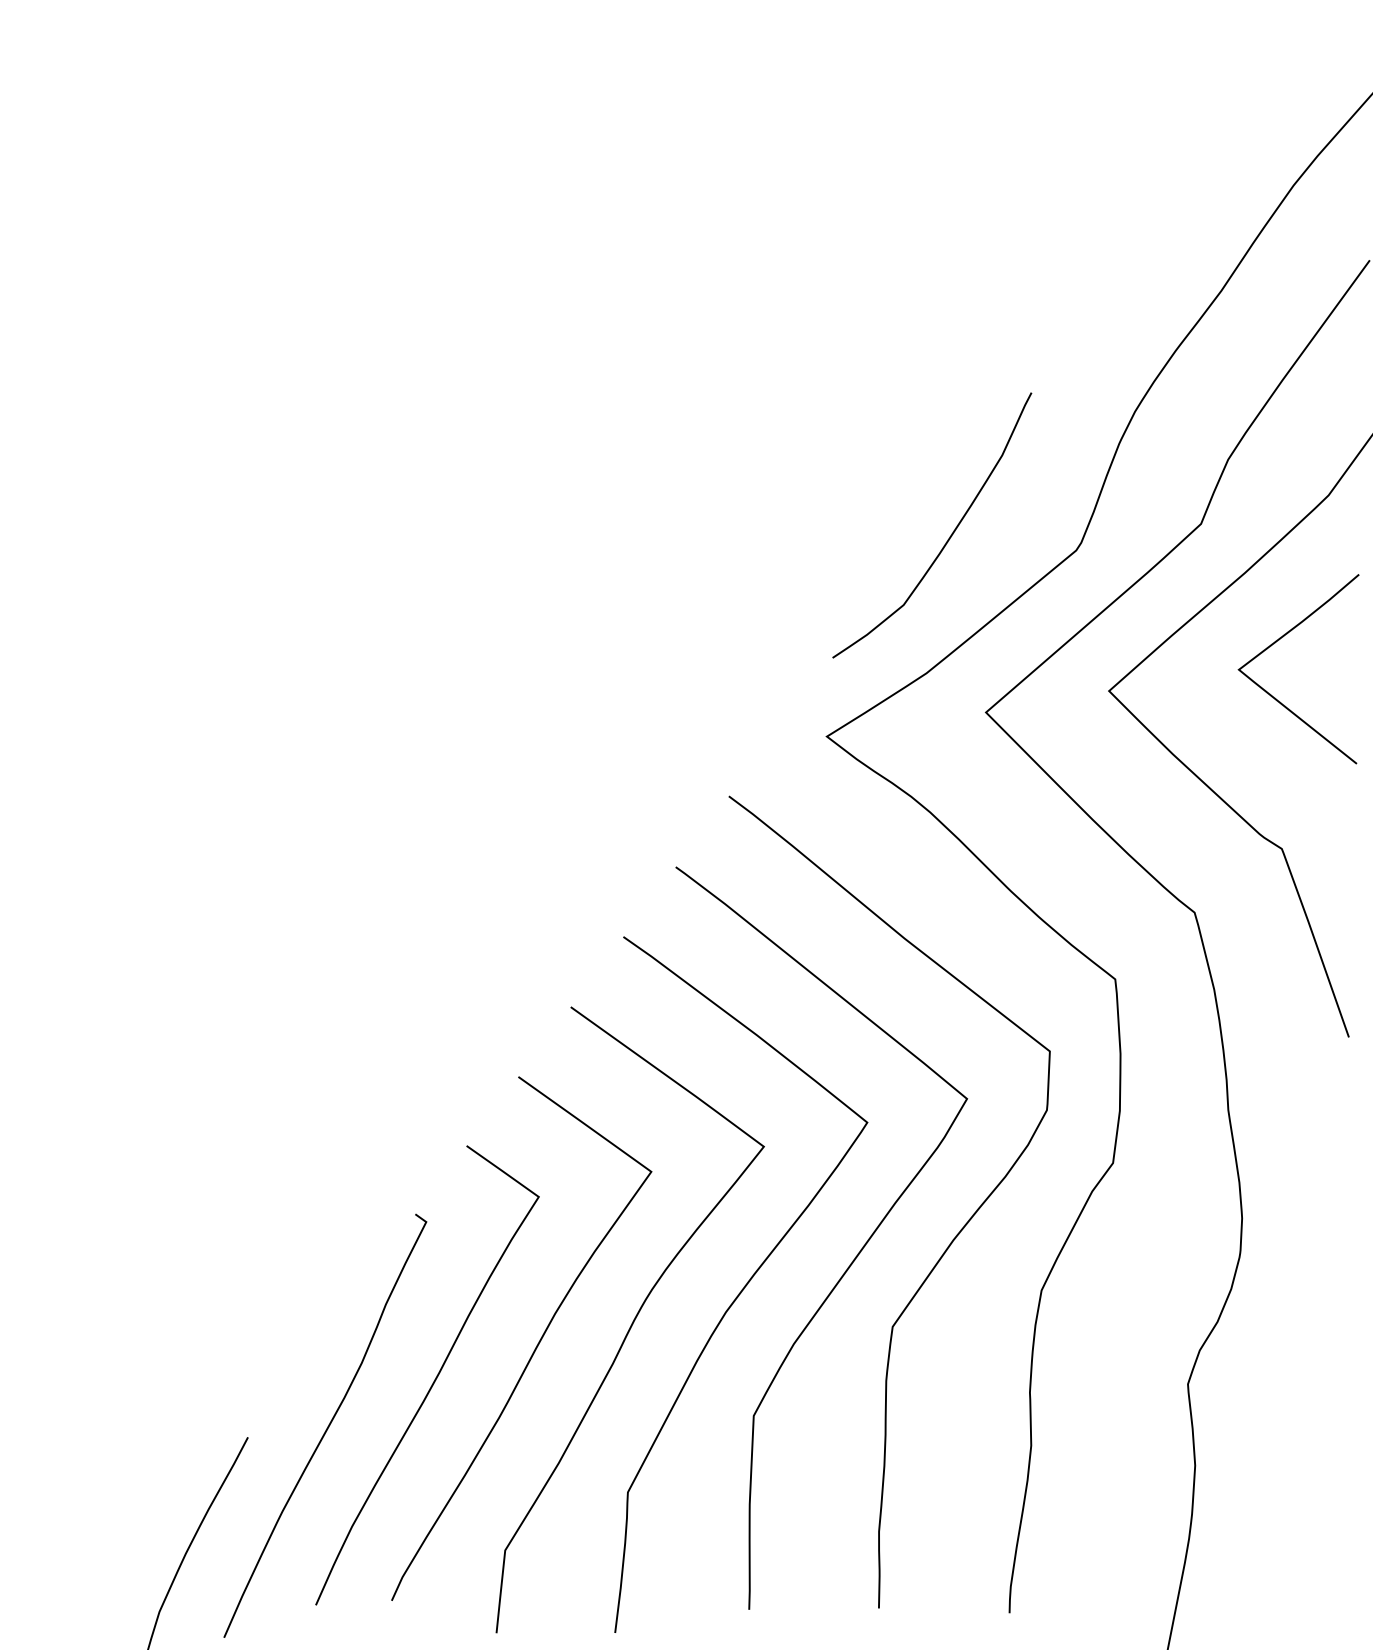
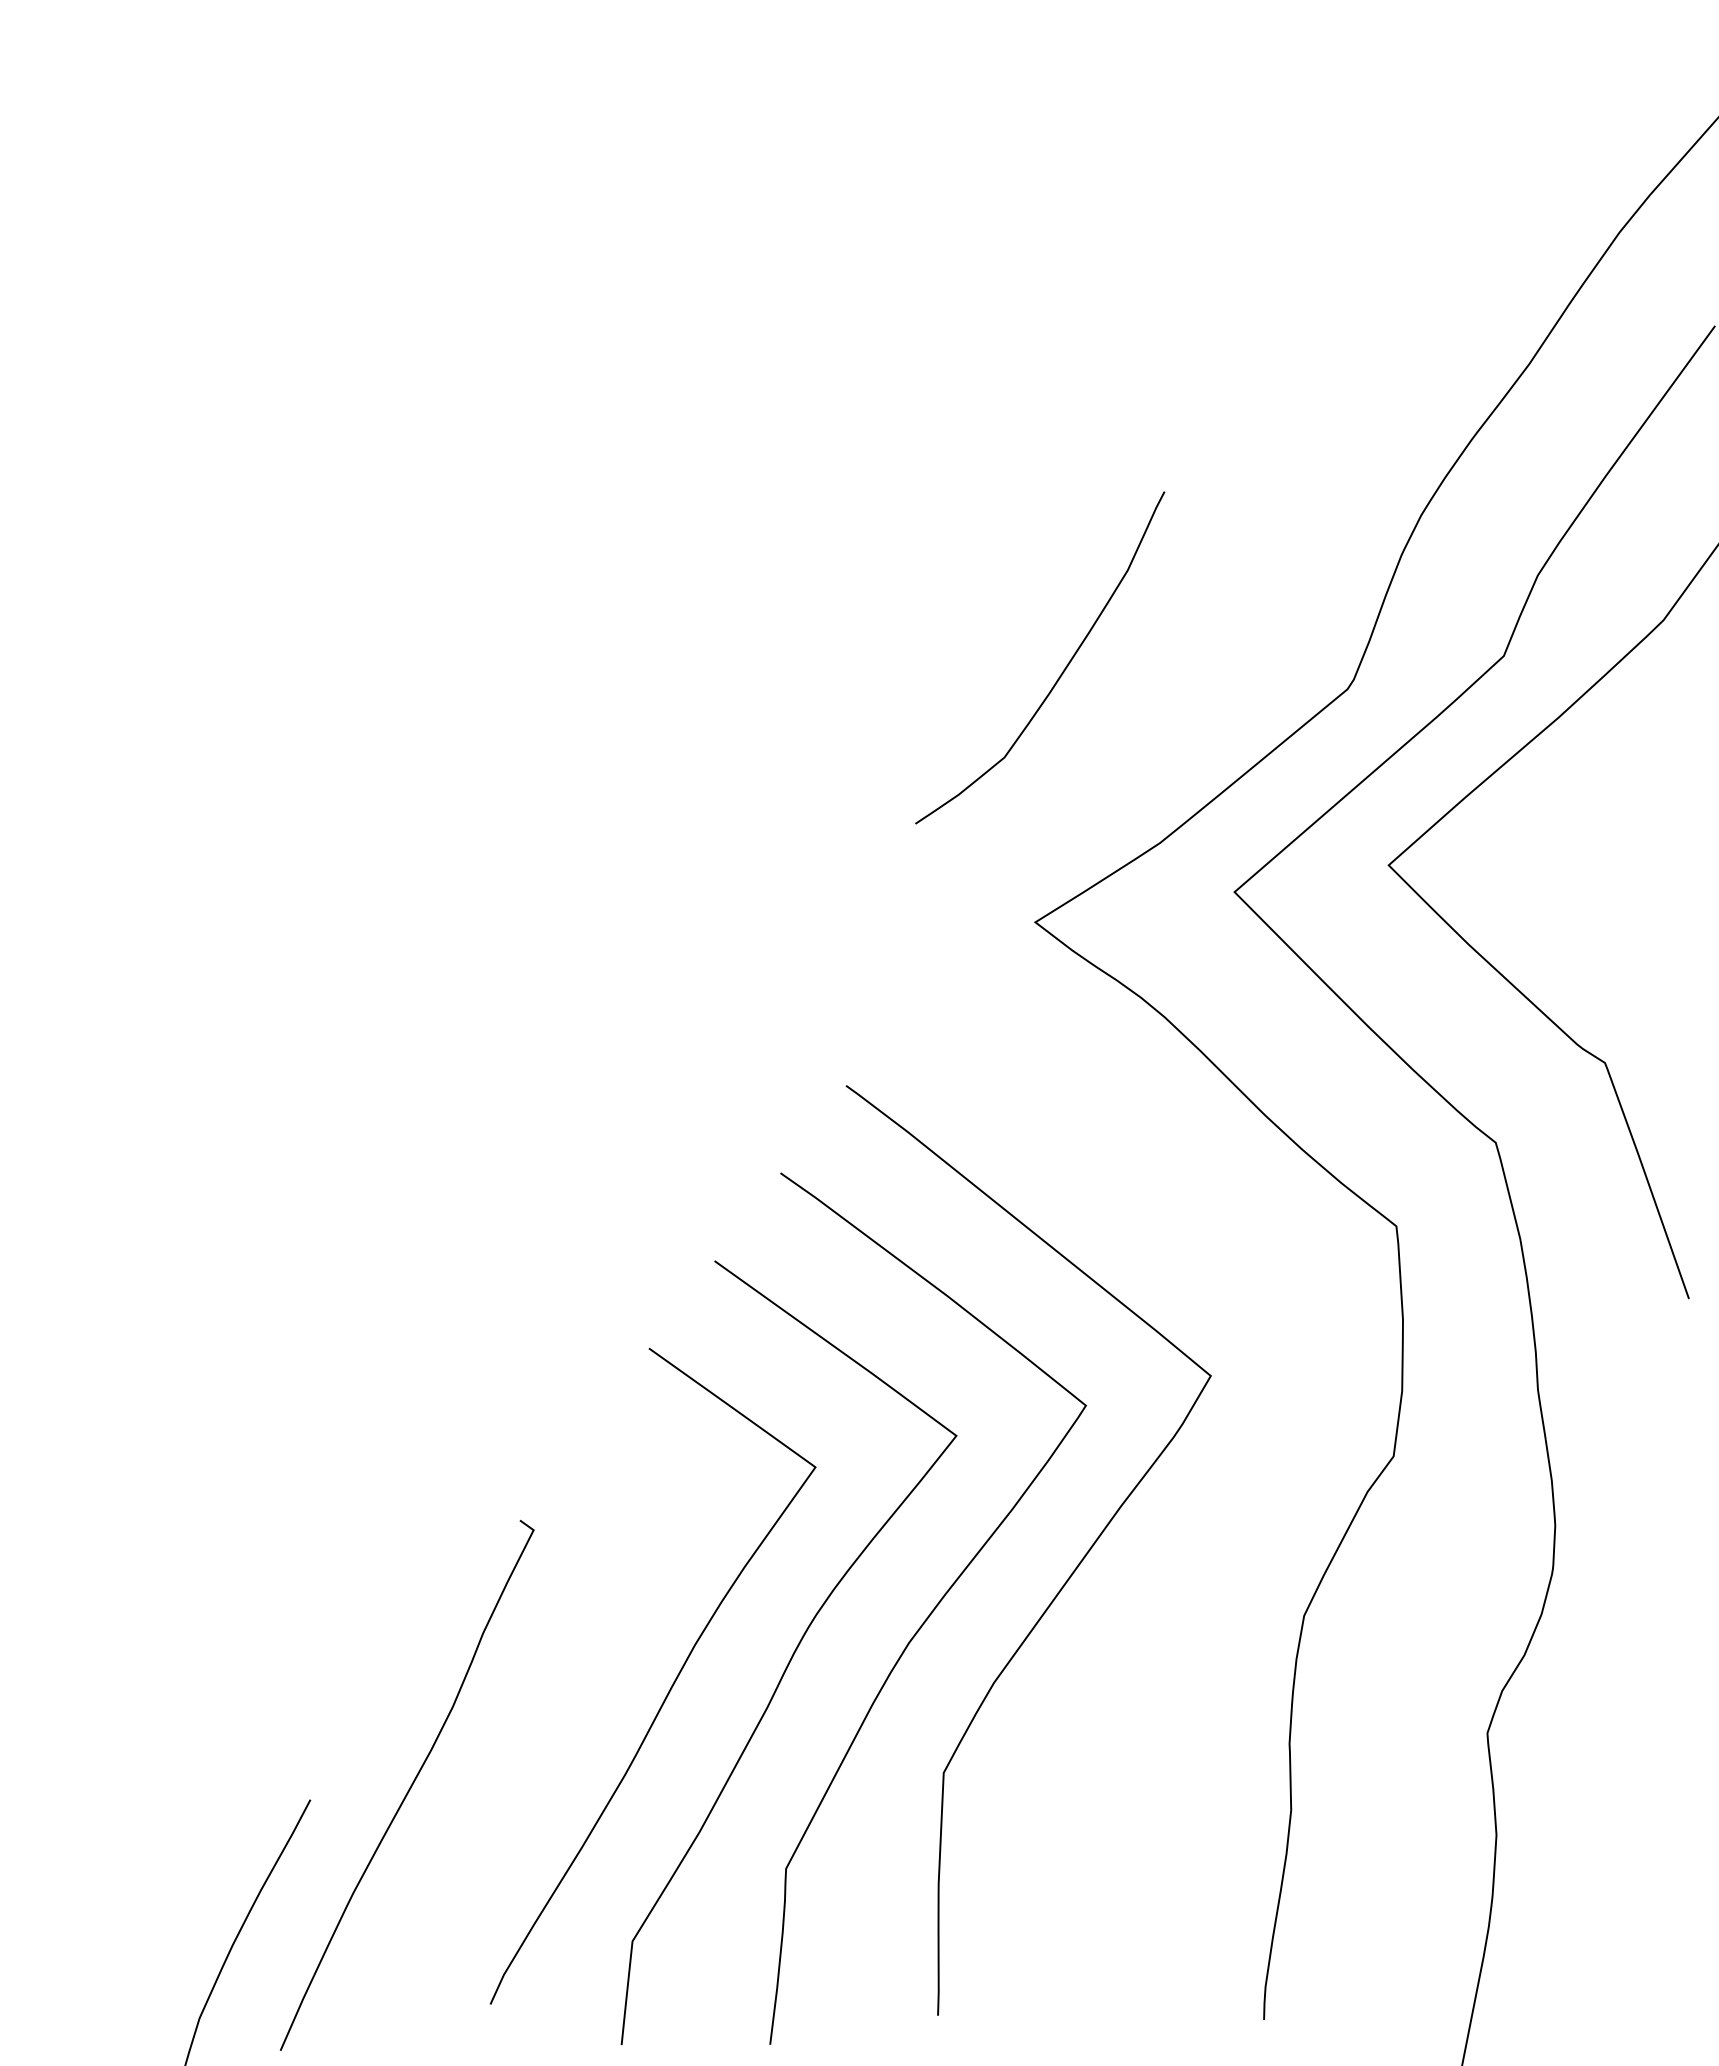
curve: (950, 534) -> (1063, 669), moved
curve: (1277, 641) -> (1599, 803), removed
curve: (950, 1242) -> (1190, 1555), removed
curve: (434, 1378) -> (544, 1726), removed

